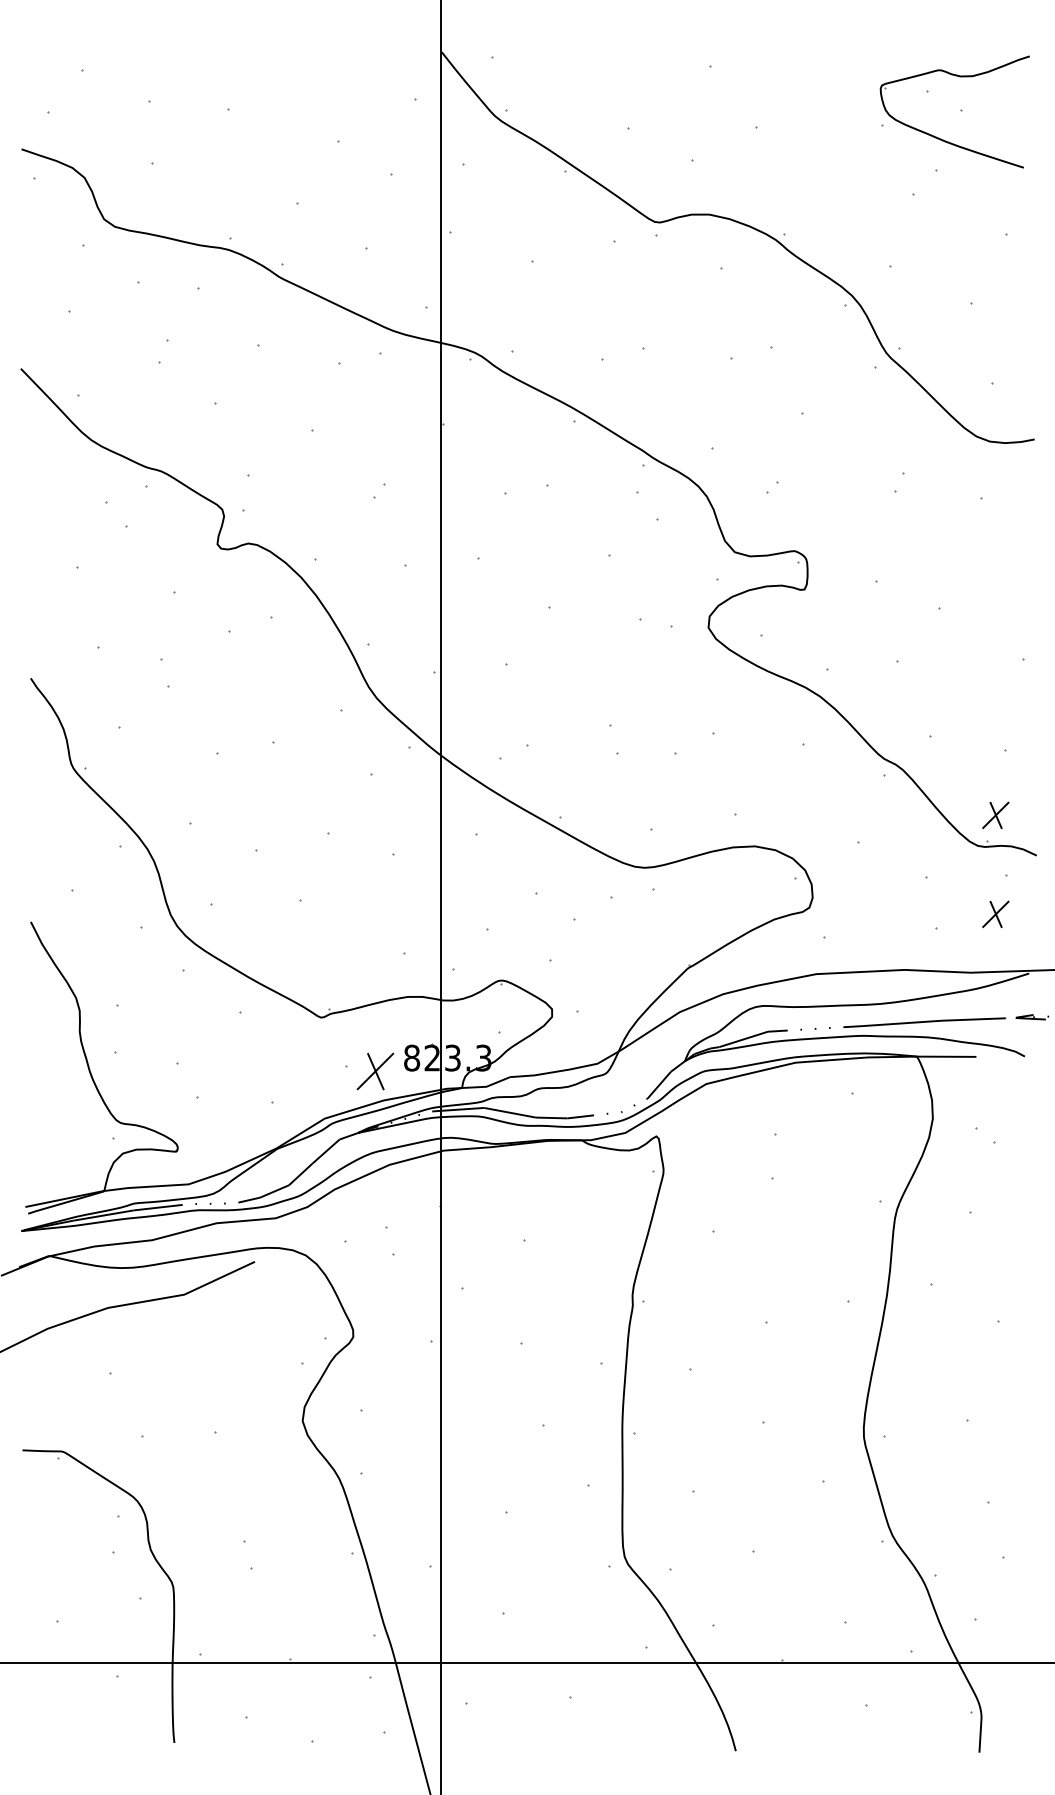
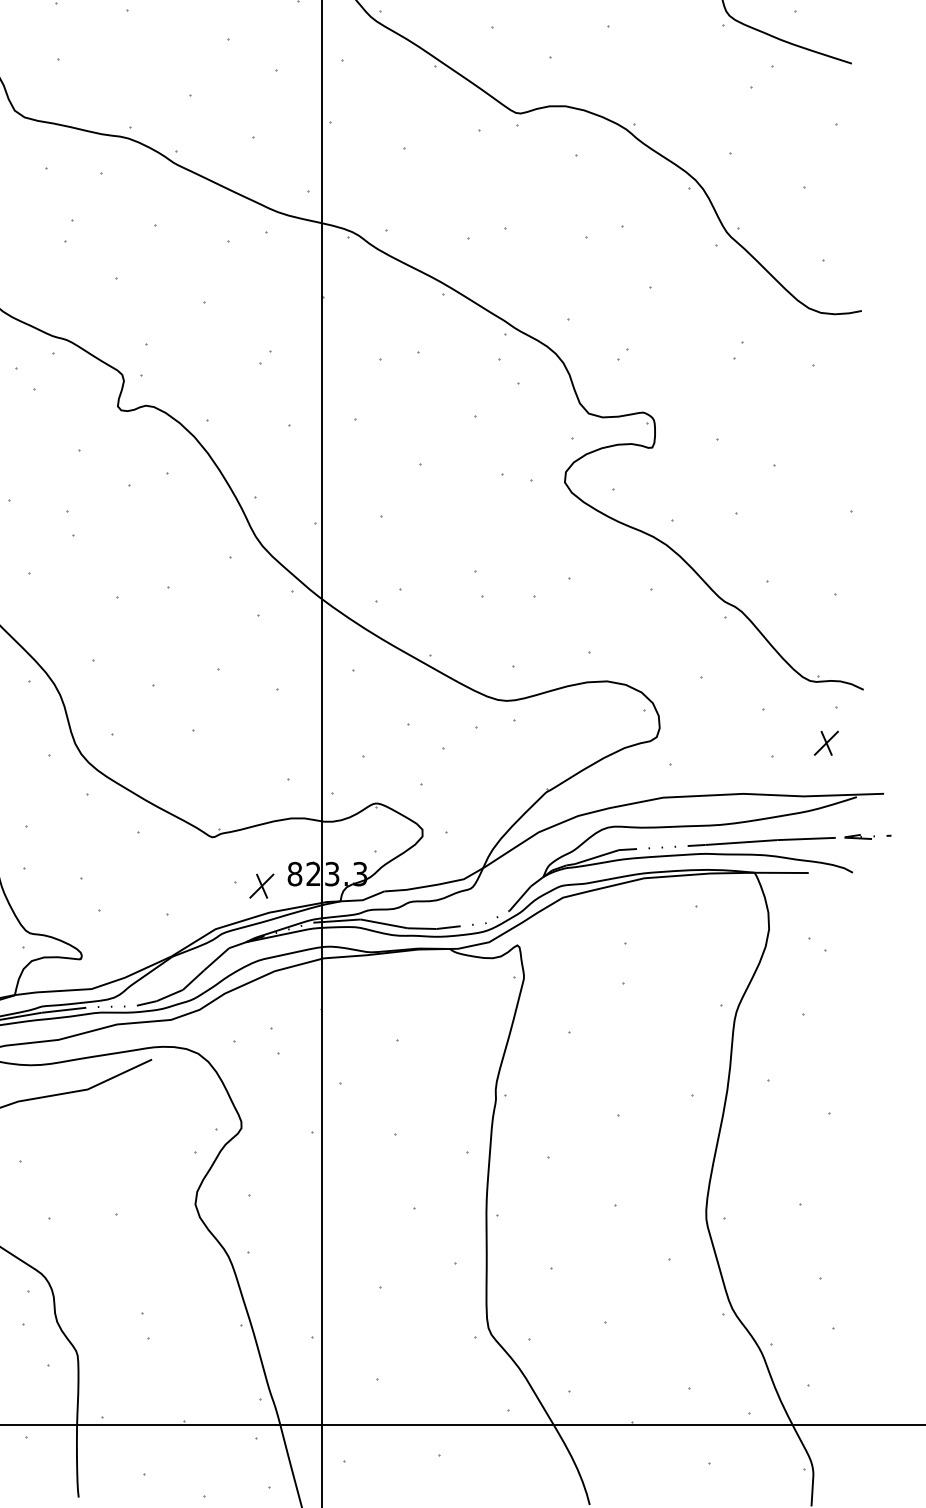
part: (995, 814) -> (826, 652), removed
part: (375, 1070) -> (261, 885), size x0.71

